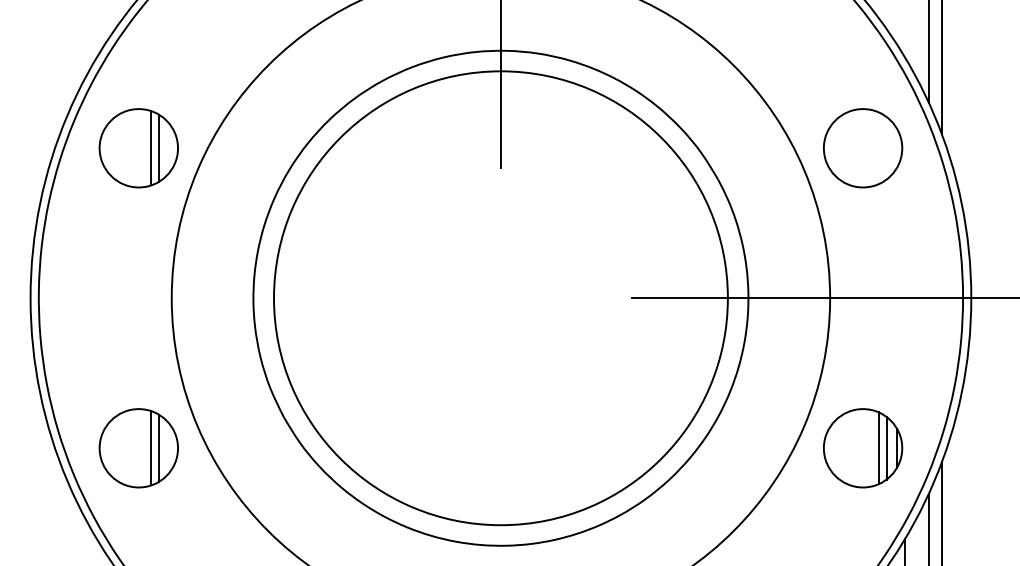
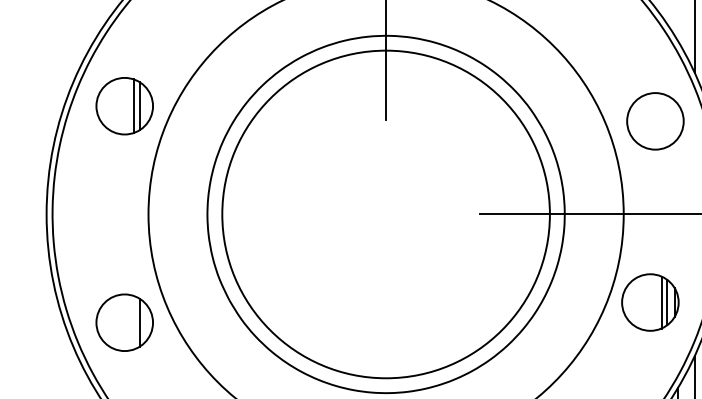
circle: (863, 148) -> (655, 121), moved
line: (151, 448) -> (133, 322), removed
part: (863, 448) -> (650, 302), moved

